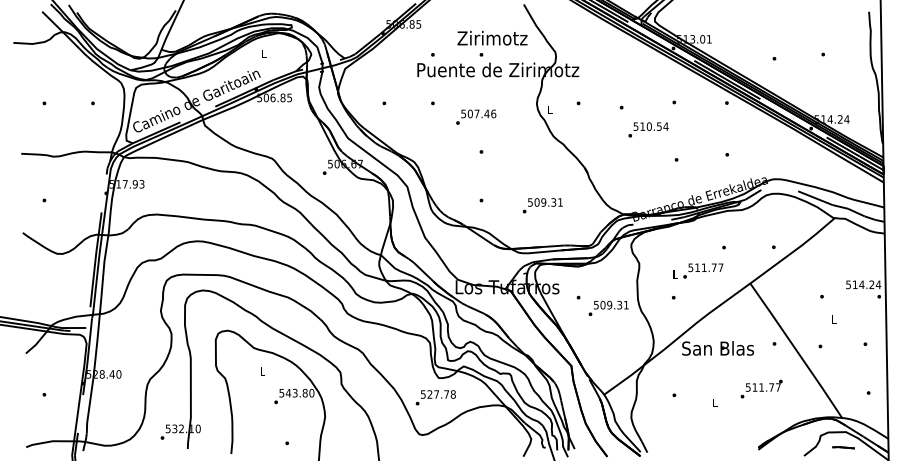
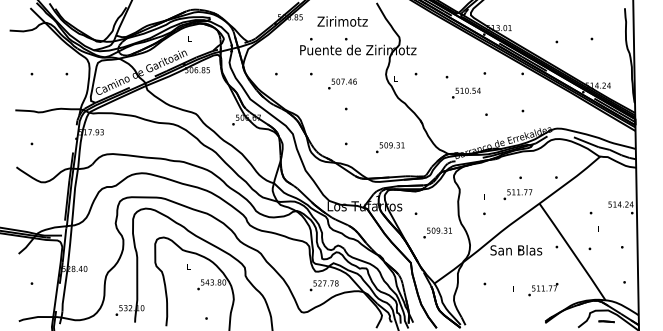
text: (492, 37) -> (342, 20), moved
text: (703, 270) -> (518, 194), moved
text: (608, 307) -> (437, 232), moved
text: (761, 388) -> (543, 289), moved
text: (435, 397) -> (323, 285), moved

